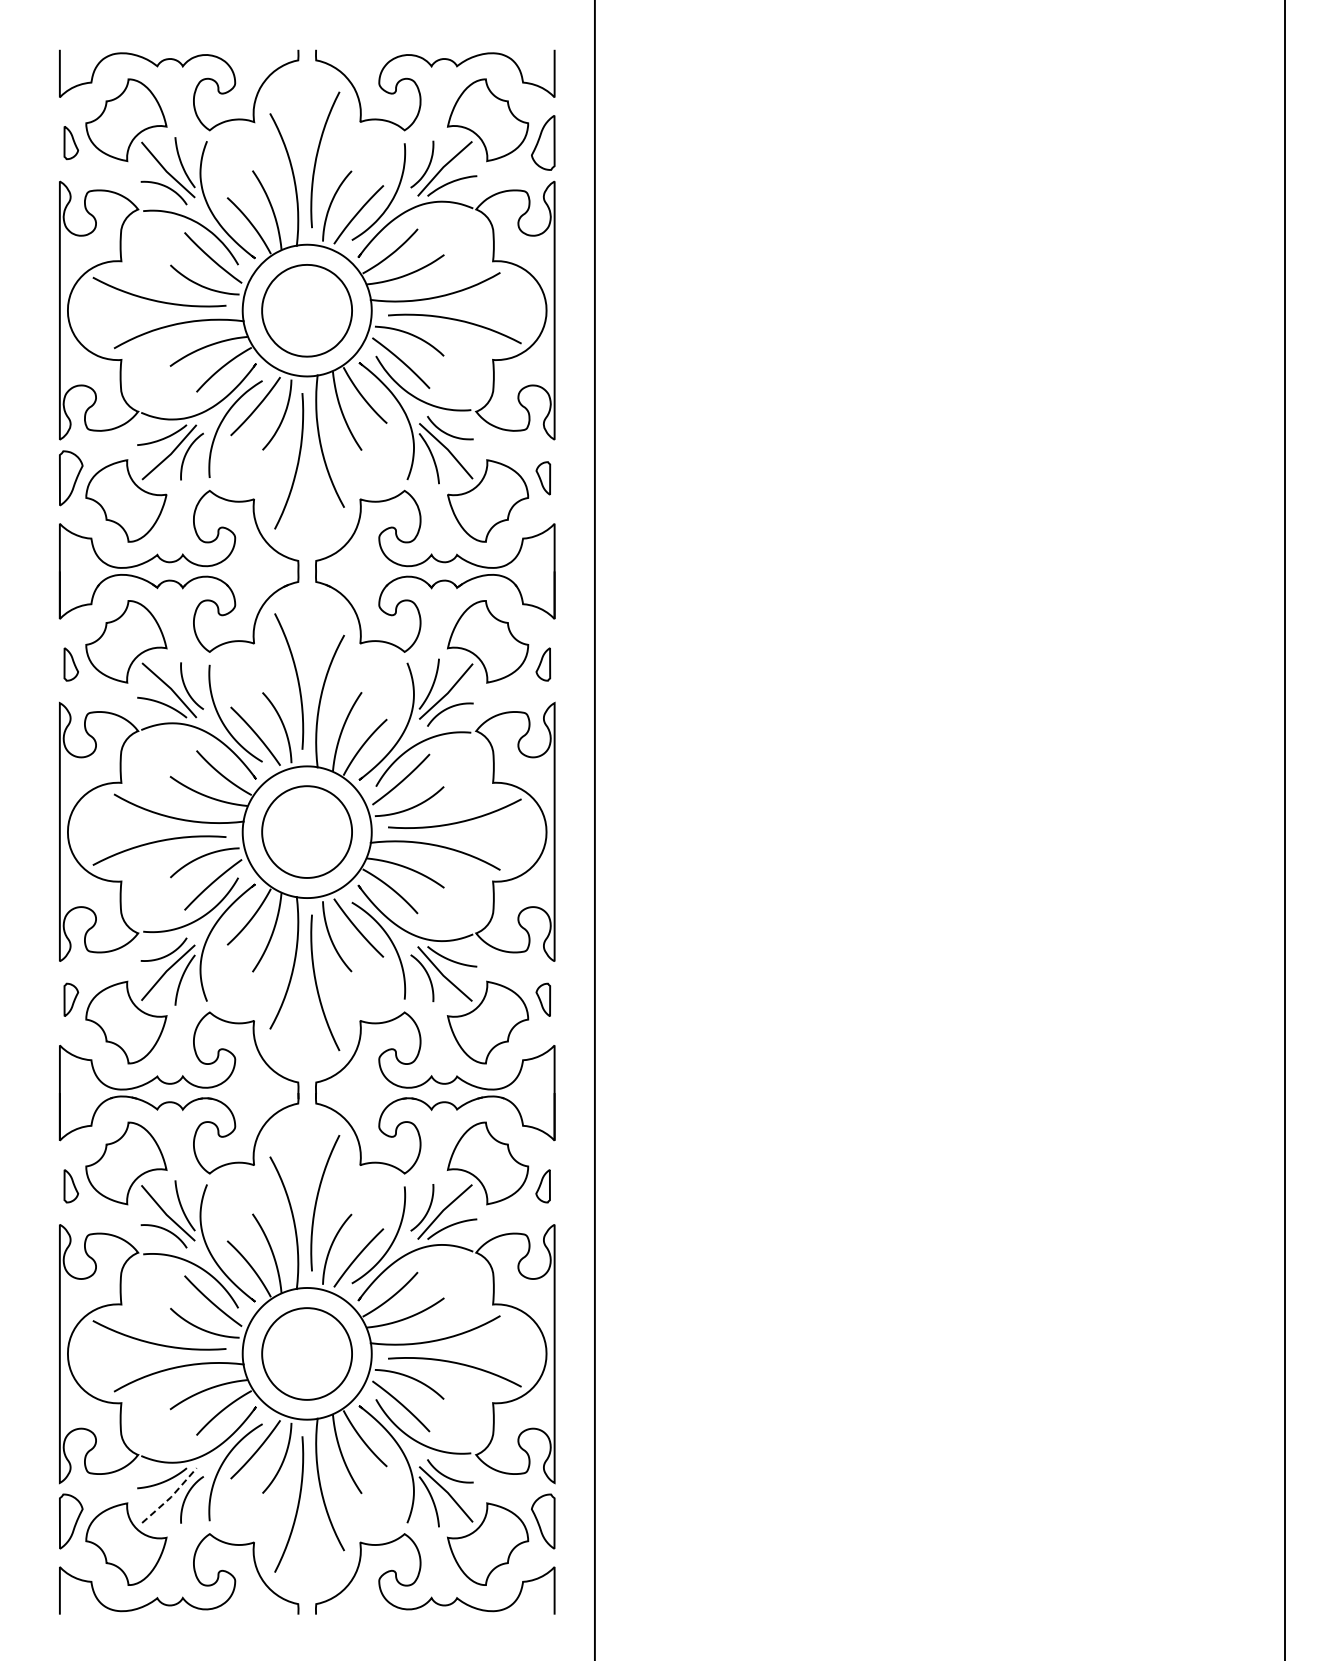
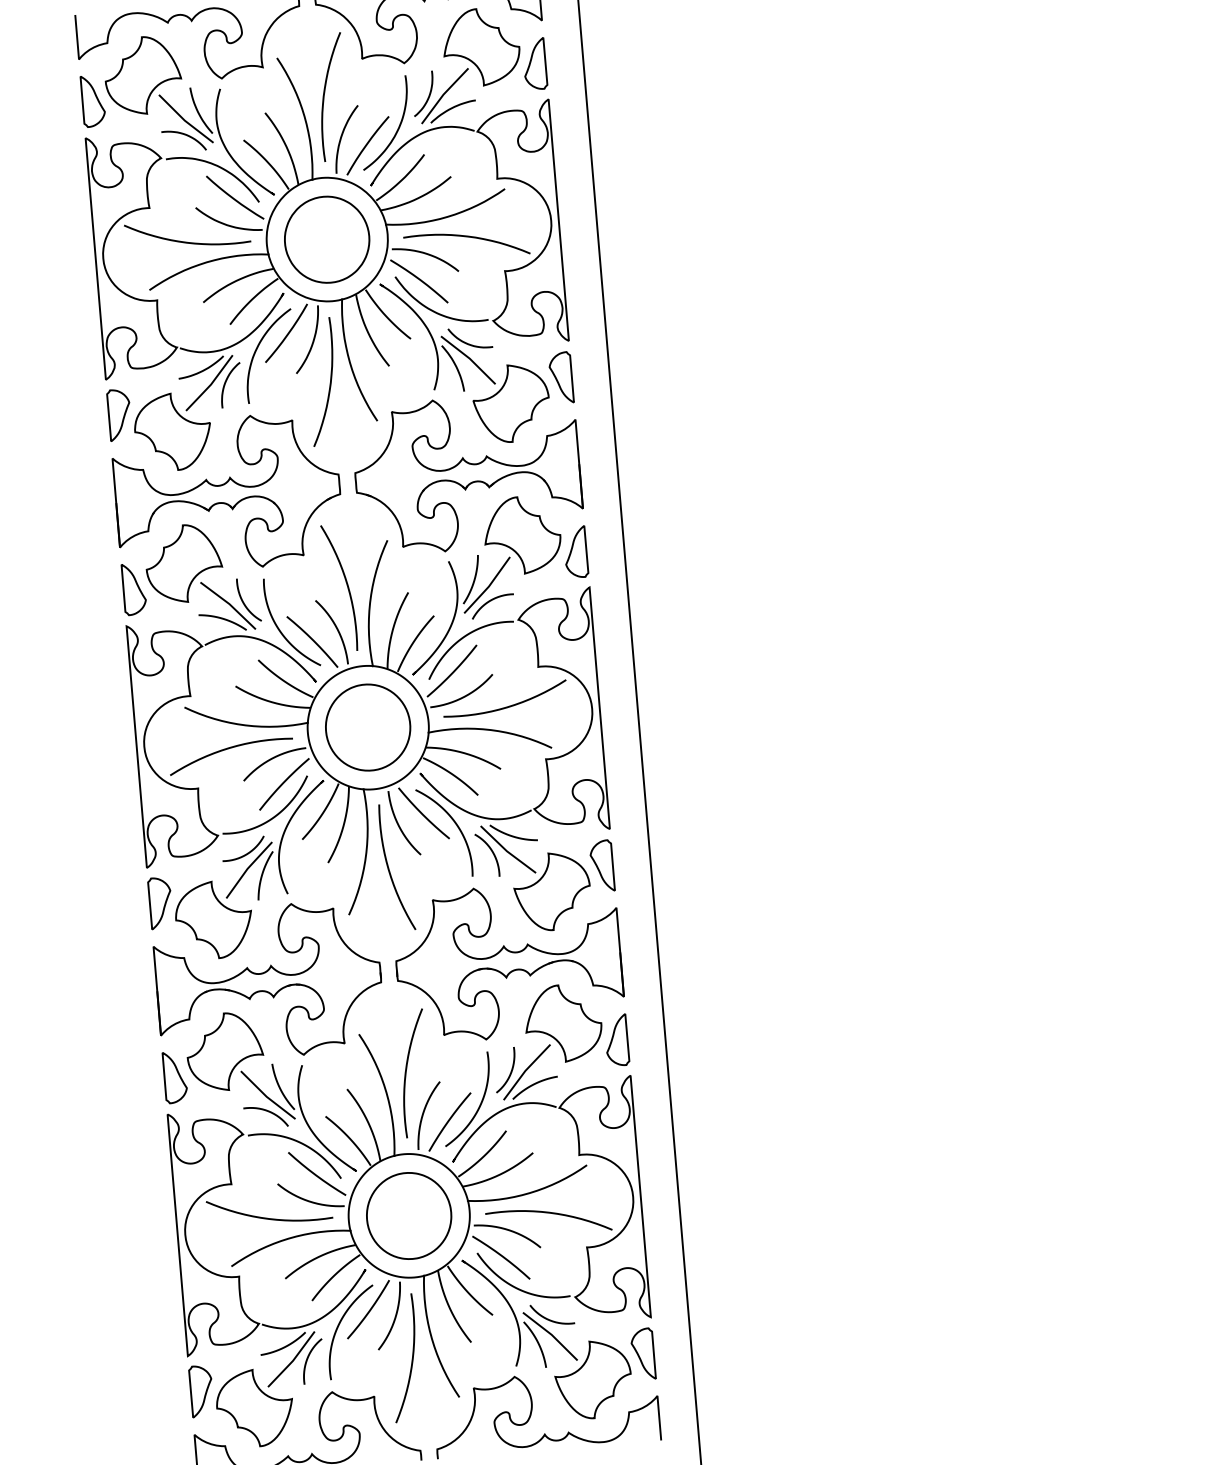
part: (71, 142) -> (93, 100), size x1.67
part: (543, 478) -> (561, 378), size x1.67
part: (71, 664) -> (134, 589), size x1.67
part: (543, 664) -> (576, 552), size x1.67
part: (71, 999) -> (160, 902), size x1.67
part: (543, 999) -> (602, 865), size x1.67
part: (71, 1186) -> (175, 1077), size x1.67
part: (542, 1186) -> (616, 1040), size x1.67
line: (171, 1497) -> (293, 1360), dashed -> solid

